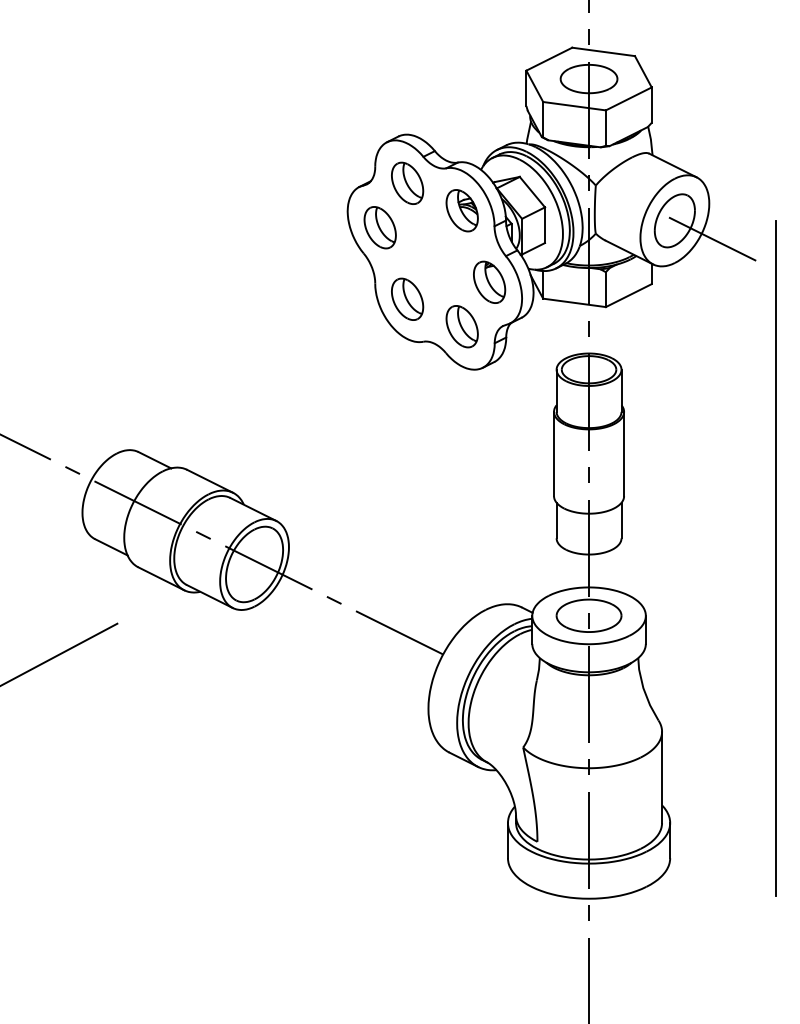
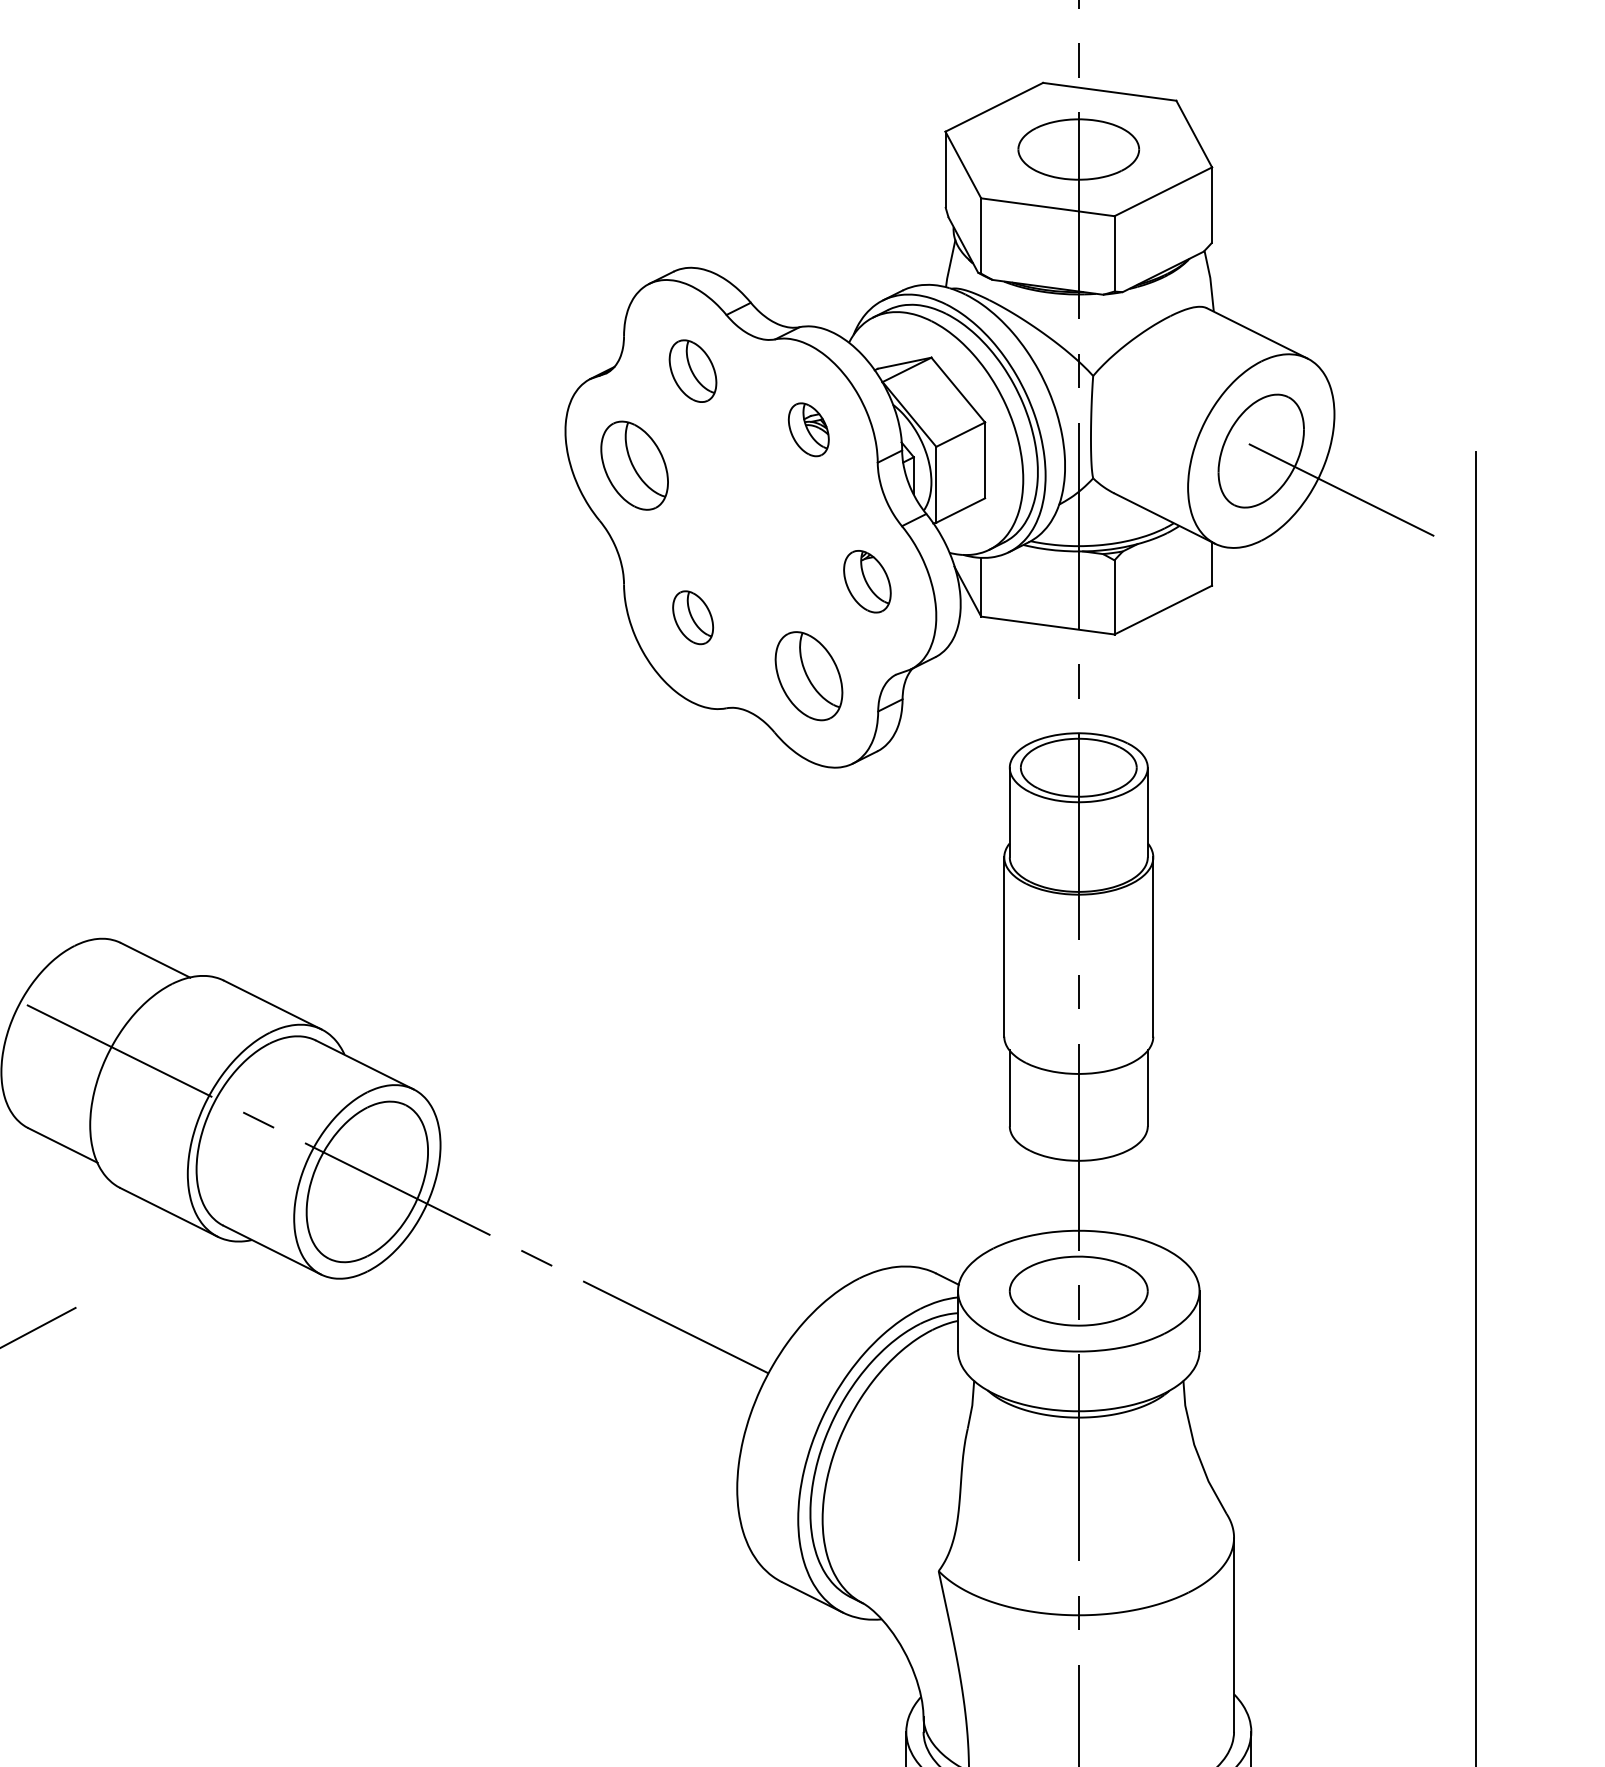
part: (407, 182) -> (692, 369), size x0.7
part: (461, 210) -> (807, 429), size x0.6
part: (489, 281) -> (867, 580), size x0.7
part: (407, 298) -> (692, 616), size x0.6

